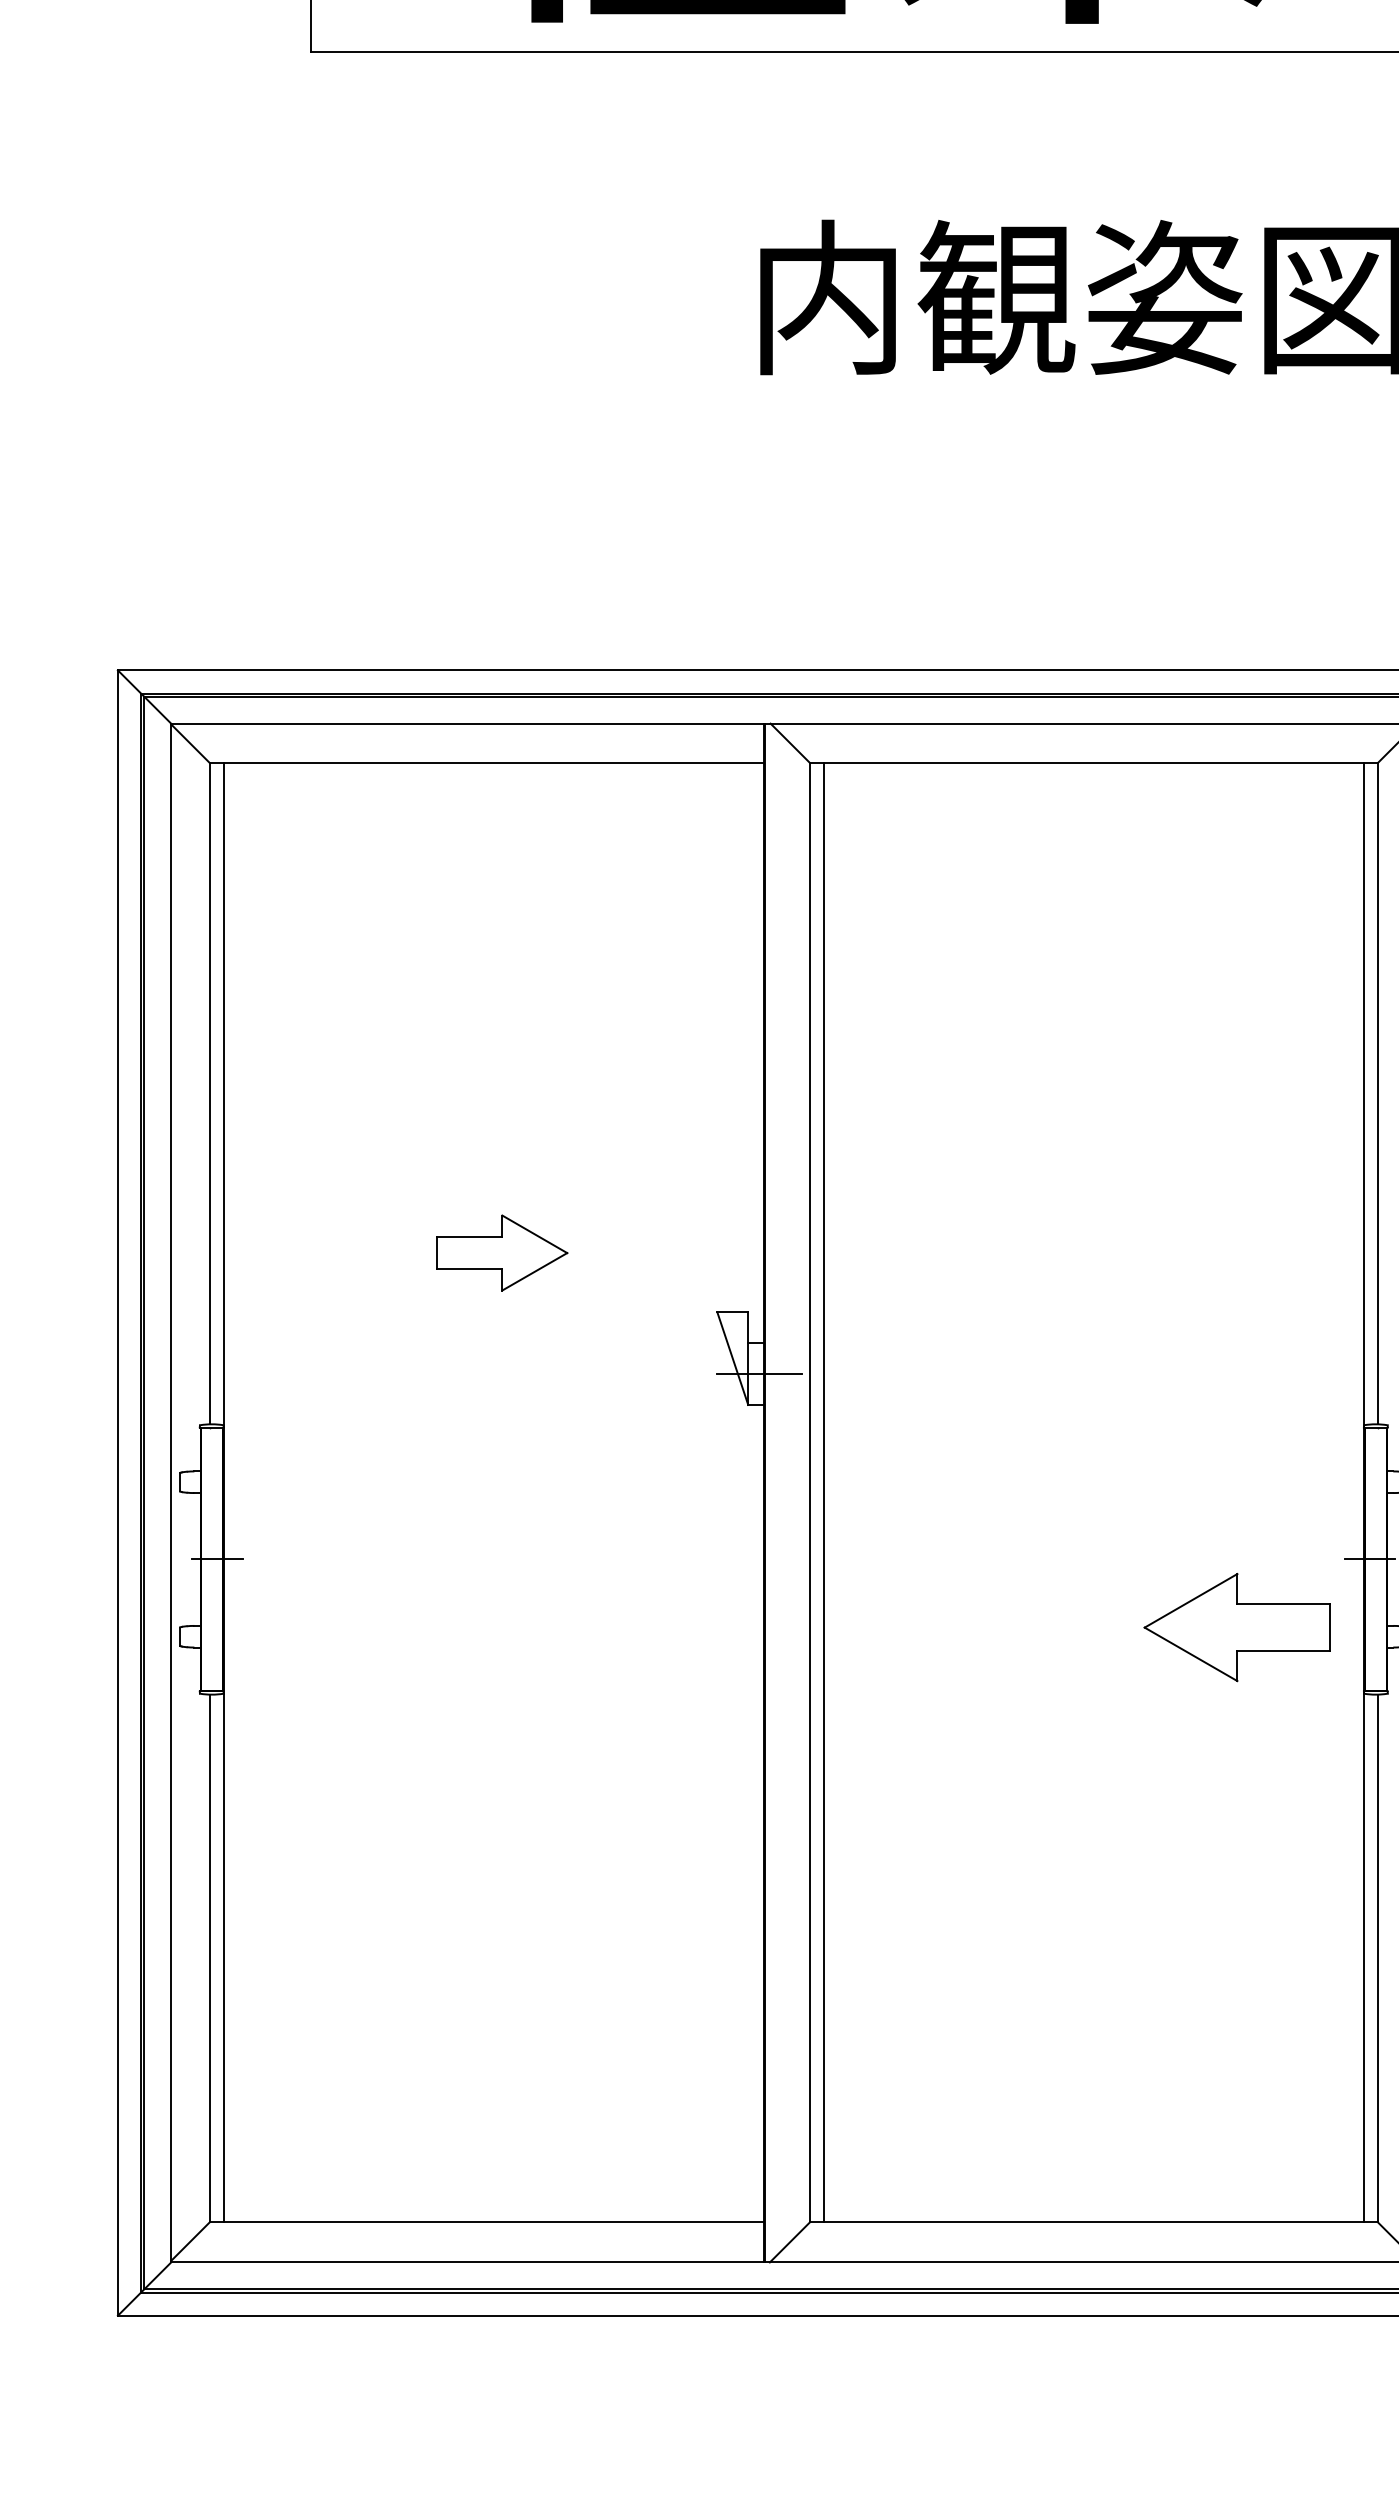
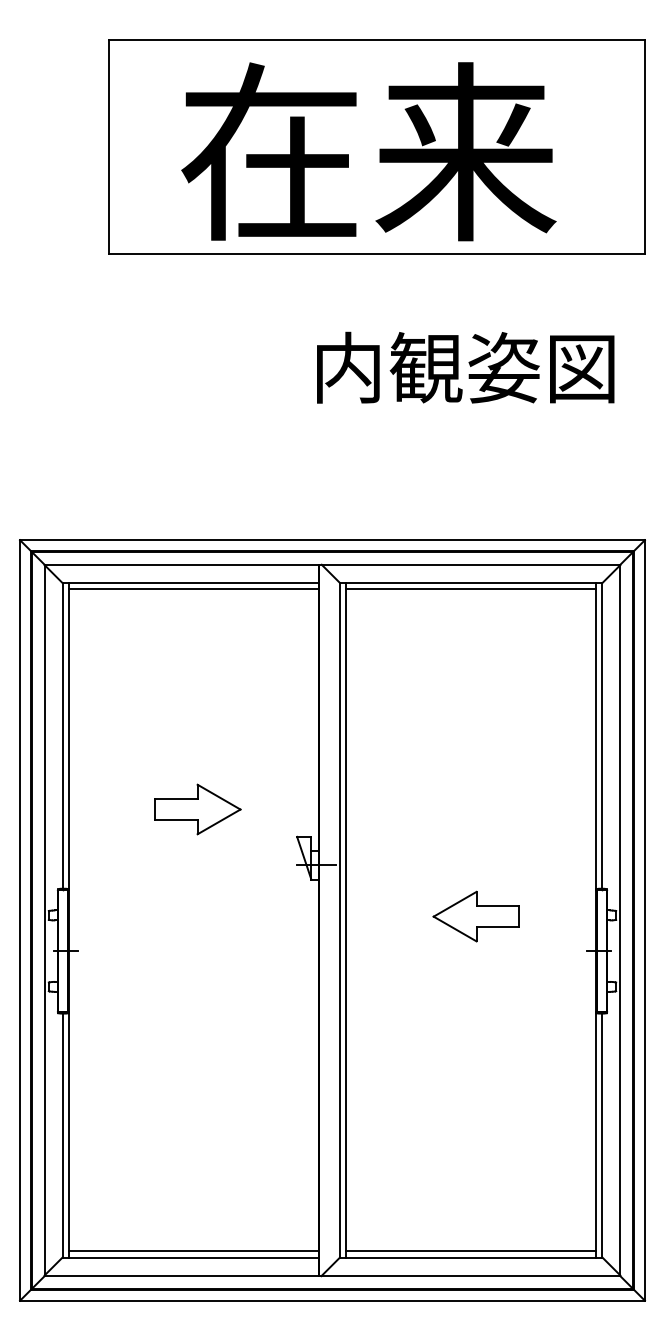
line: (493, 777) -> (193, 589), added
line: (1094, 777) -> (471, 589), added
part: (501, 1253) -> (197, 809), size x1.43
part: (1235, 1627) -> (475, 916), moved
line: (493, 2209) -> (193, 1251), added
line: (1094, 2209) -> (471, 1251), added

